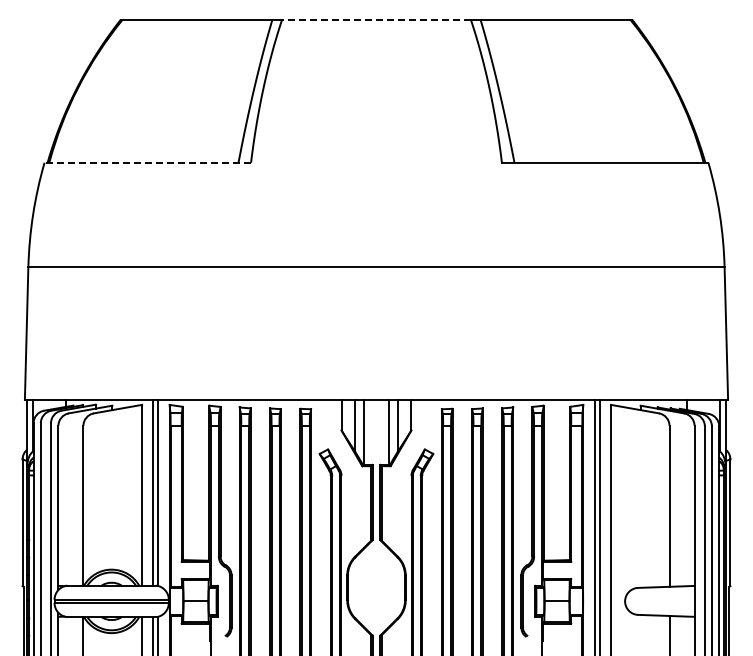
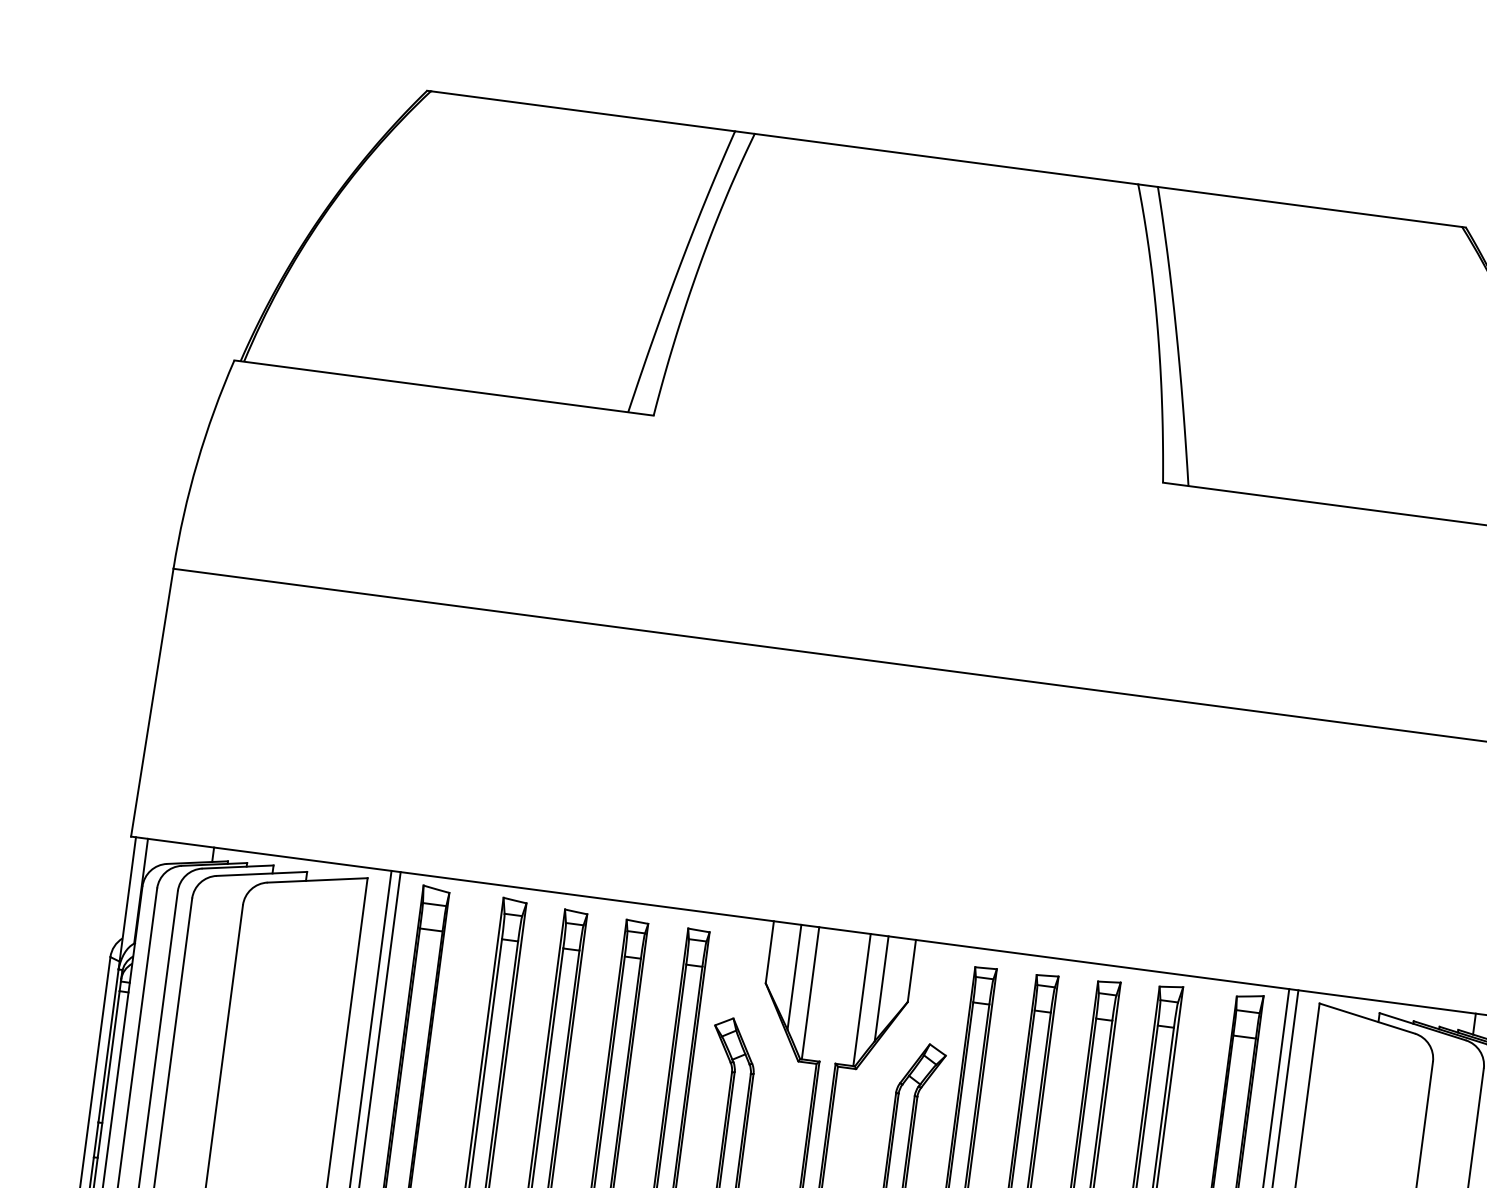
line: (375, 19) -> (944, 158), dashed -> solid
line: (147, 162) -> (443, 387), dashed -> solid

